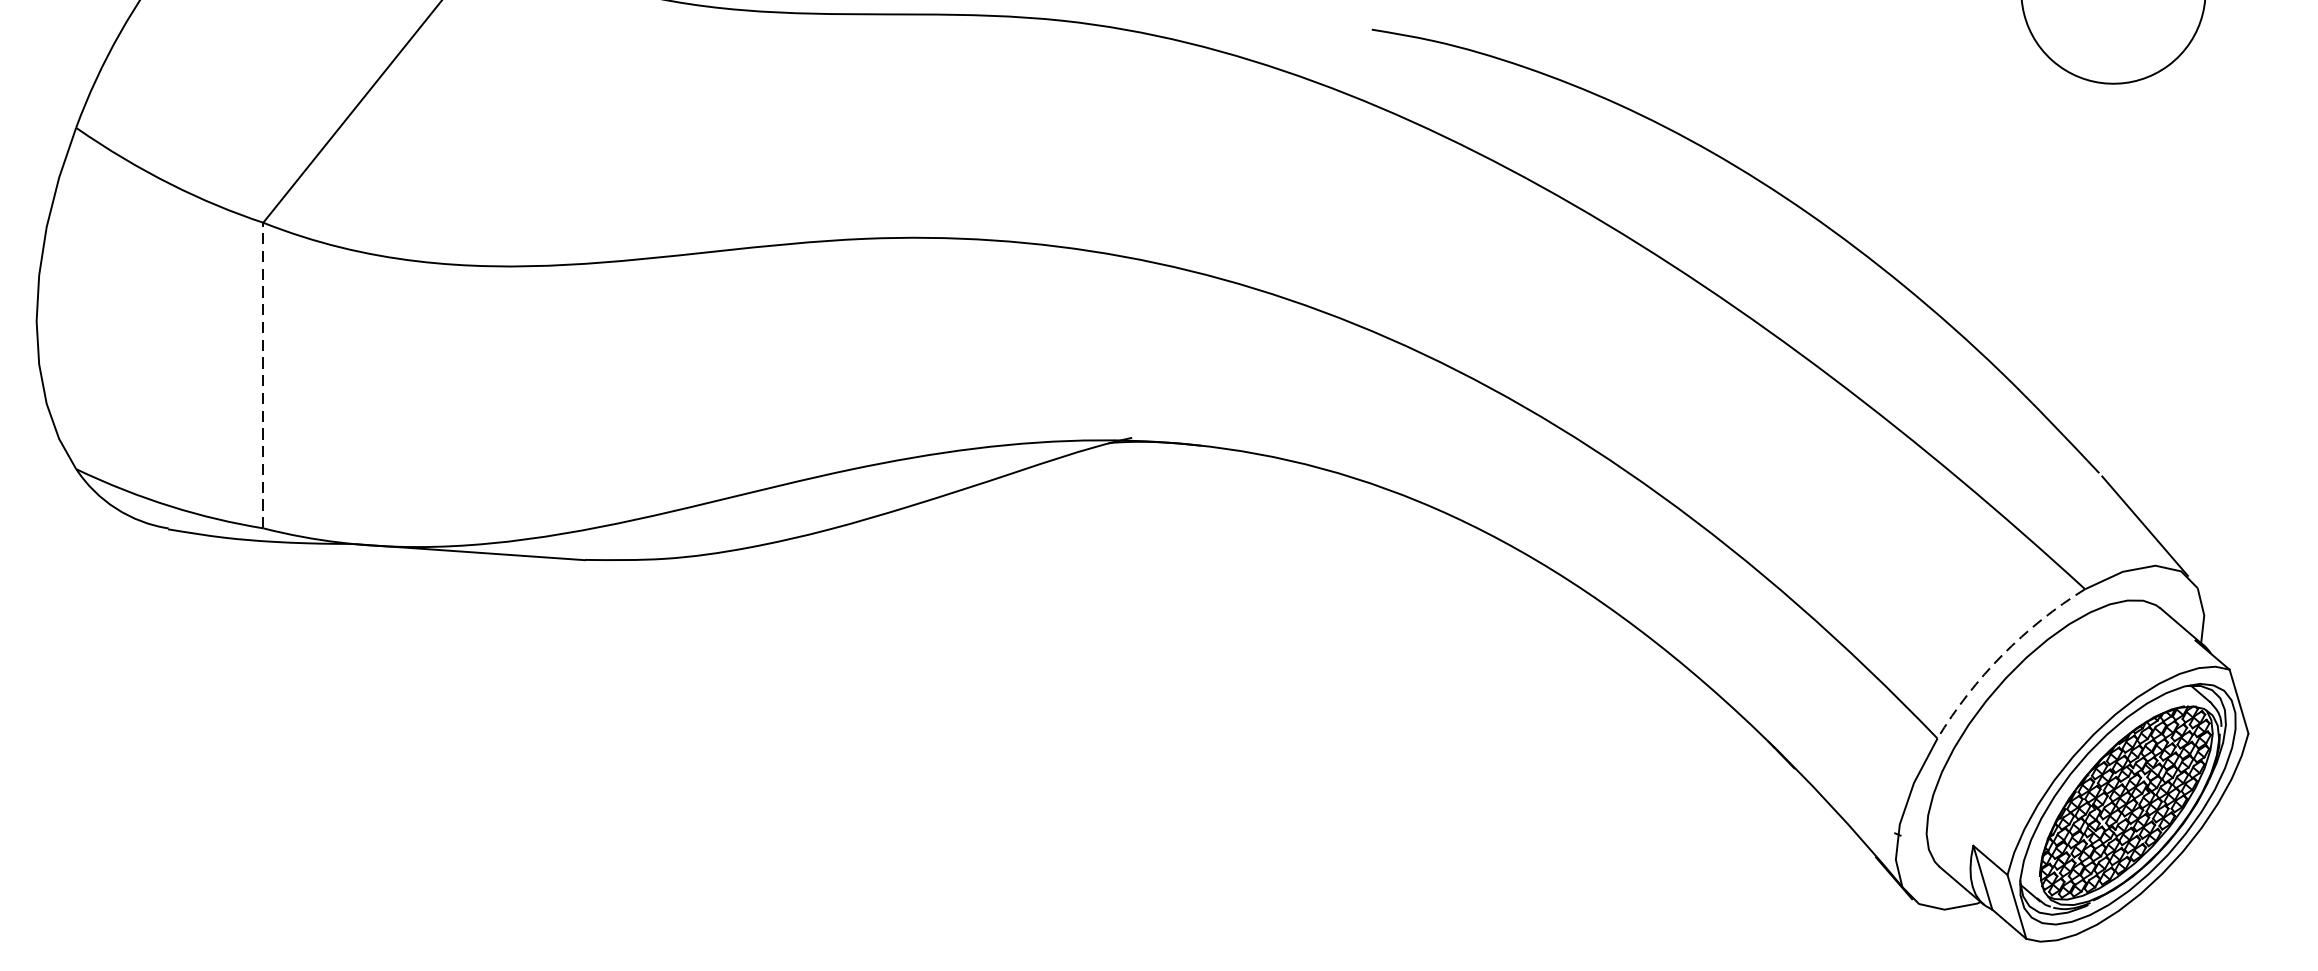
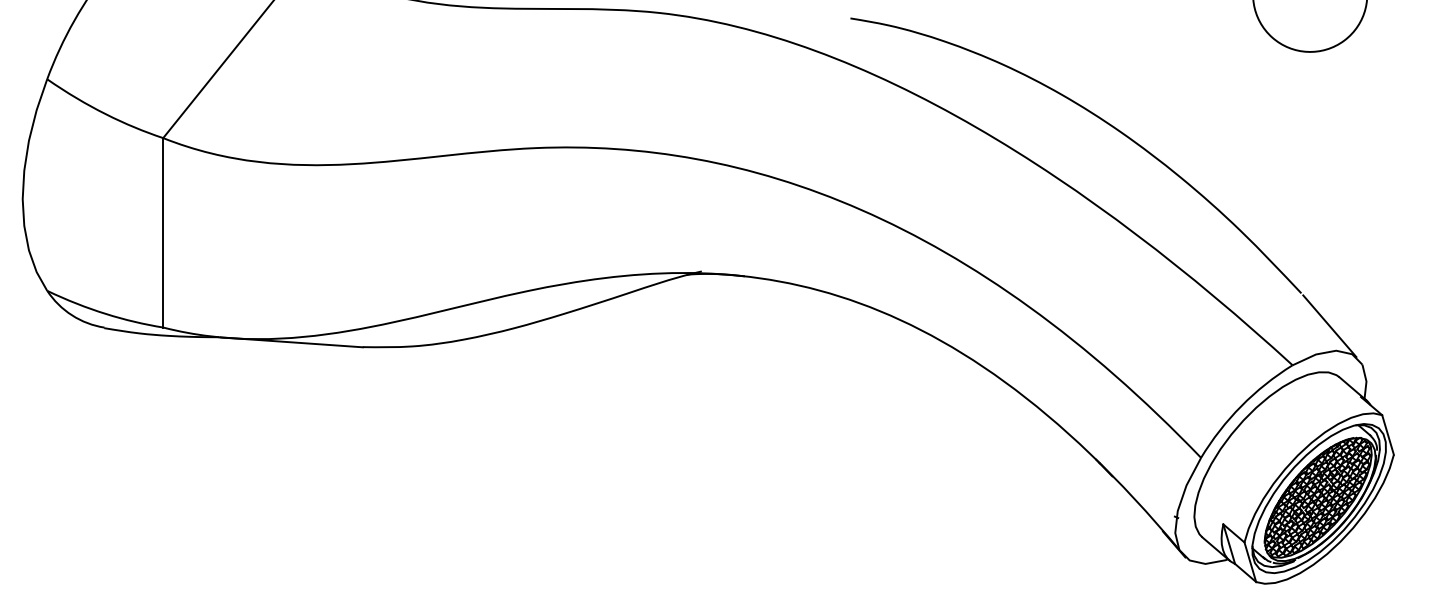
line: (263, 375) -> (163, 232), dashed -> solid
arc: (2002, 655) -> (1241, 406), dashed -> solid

